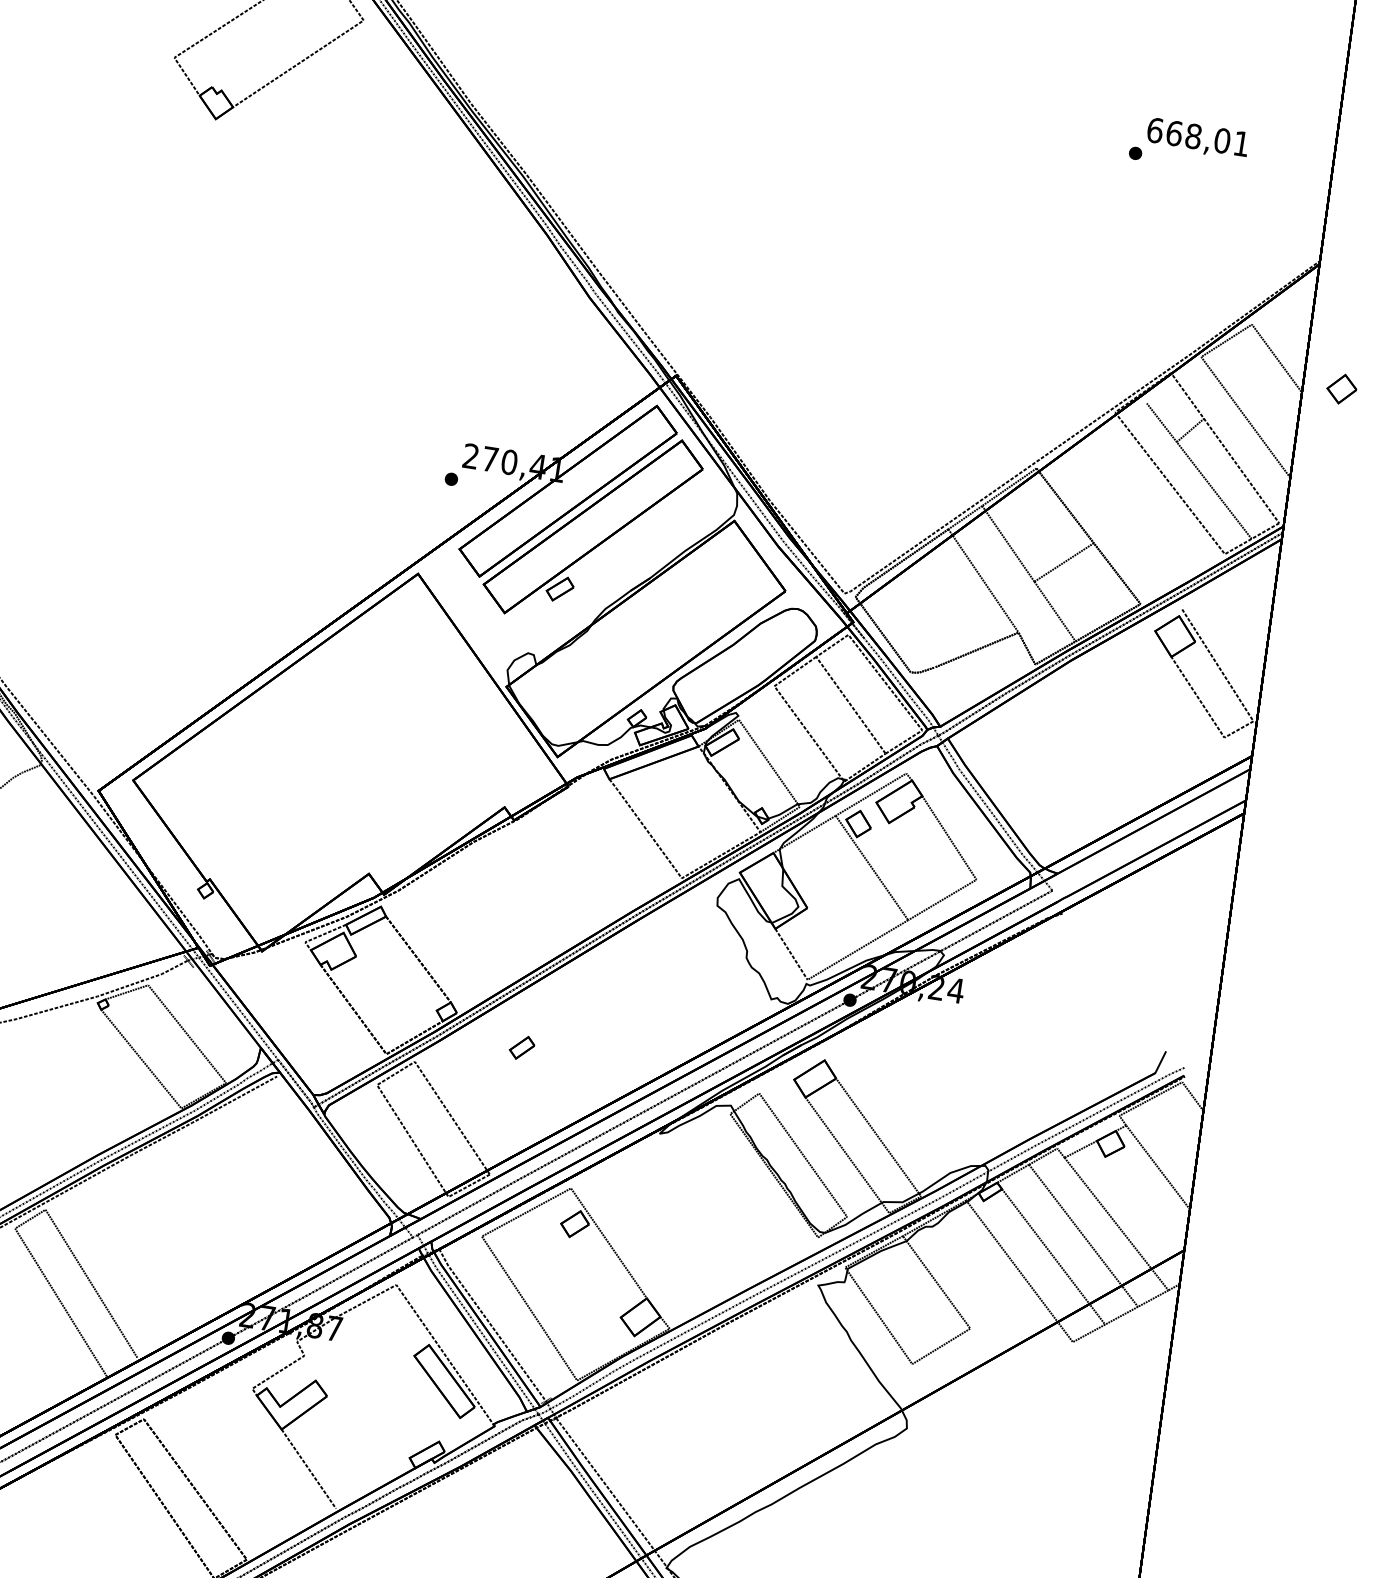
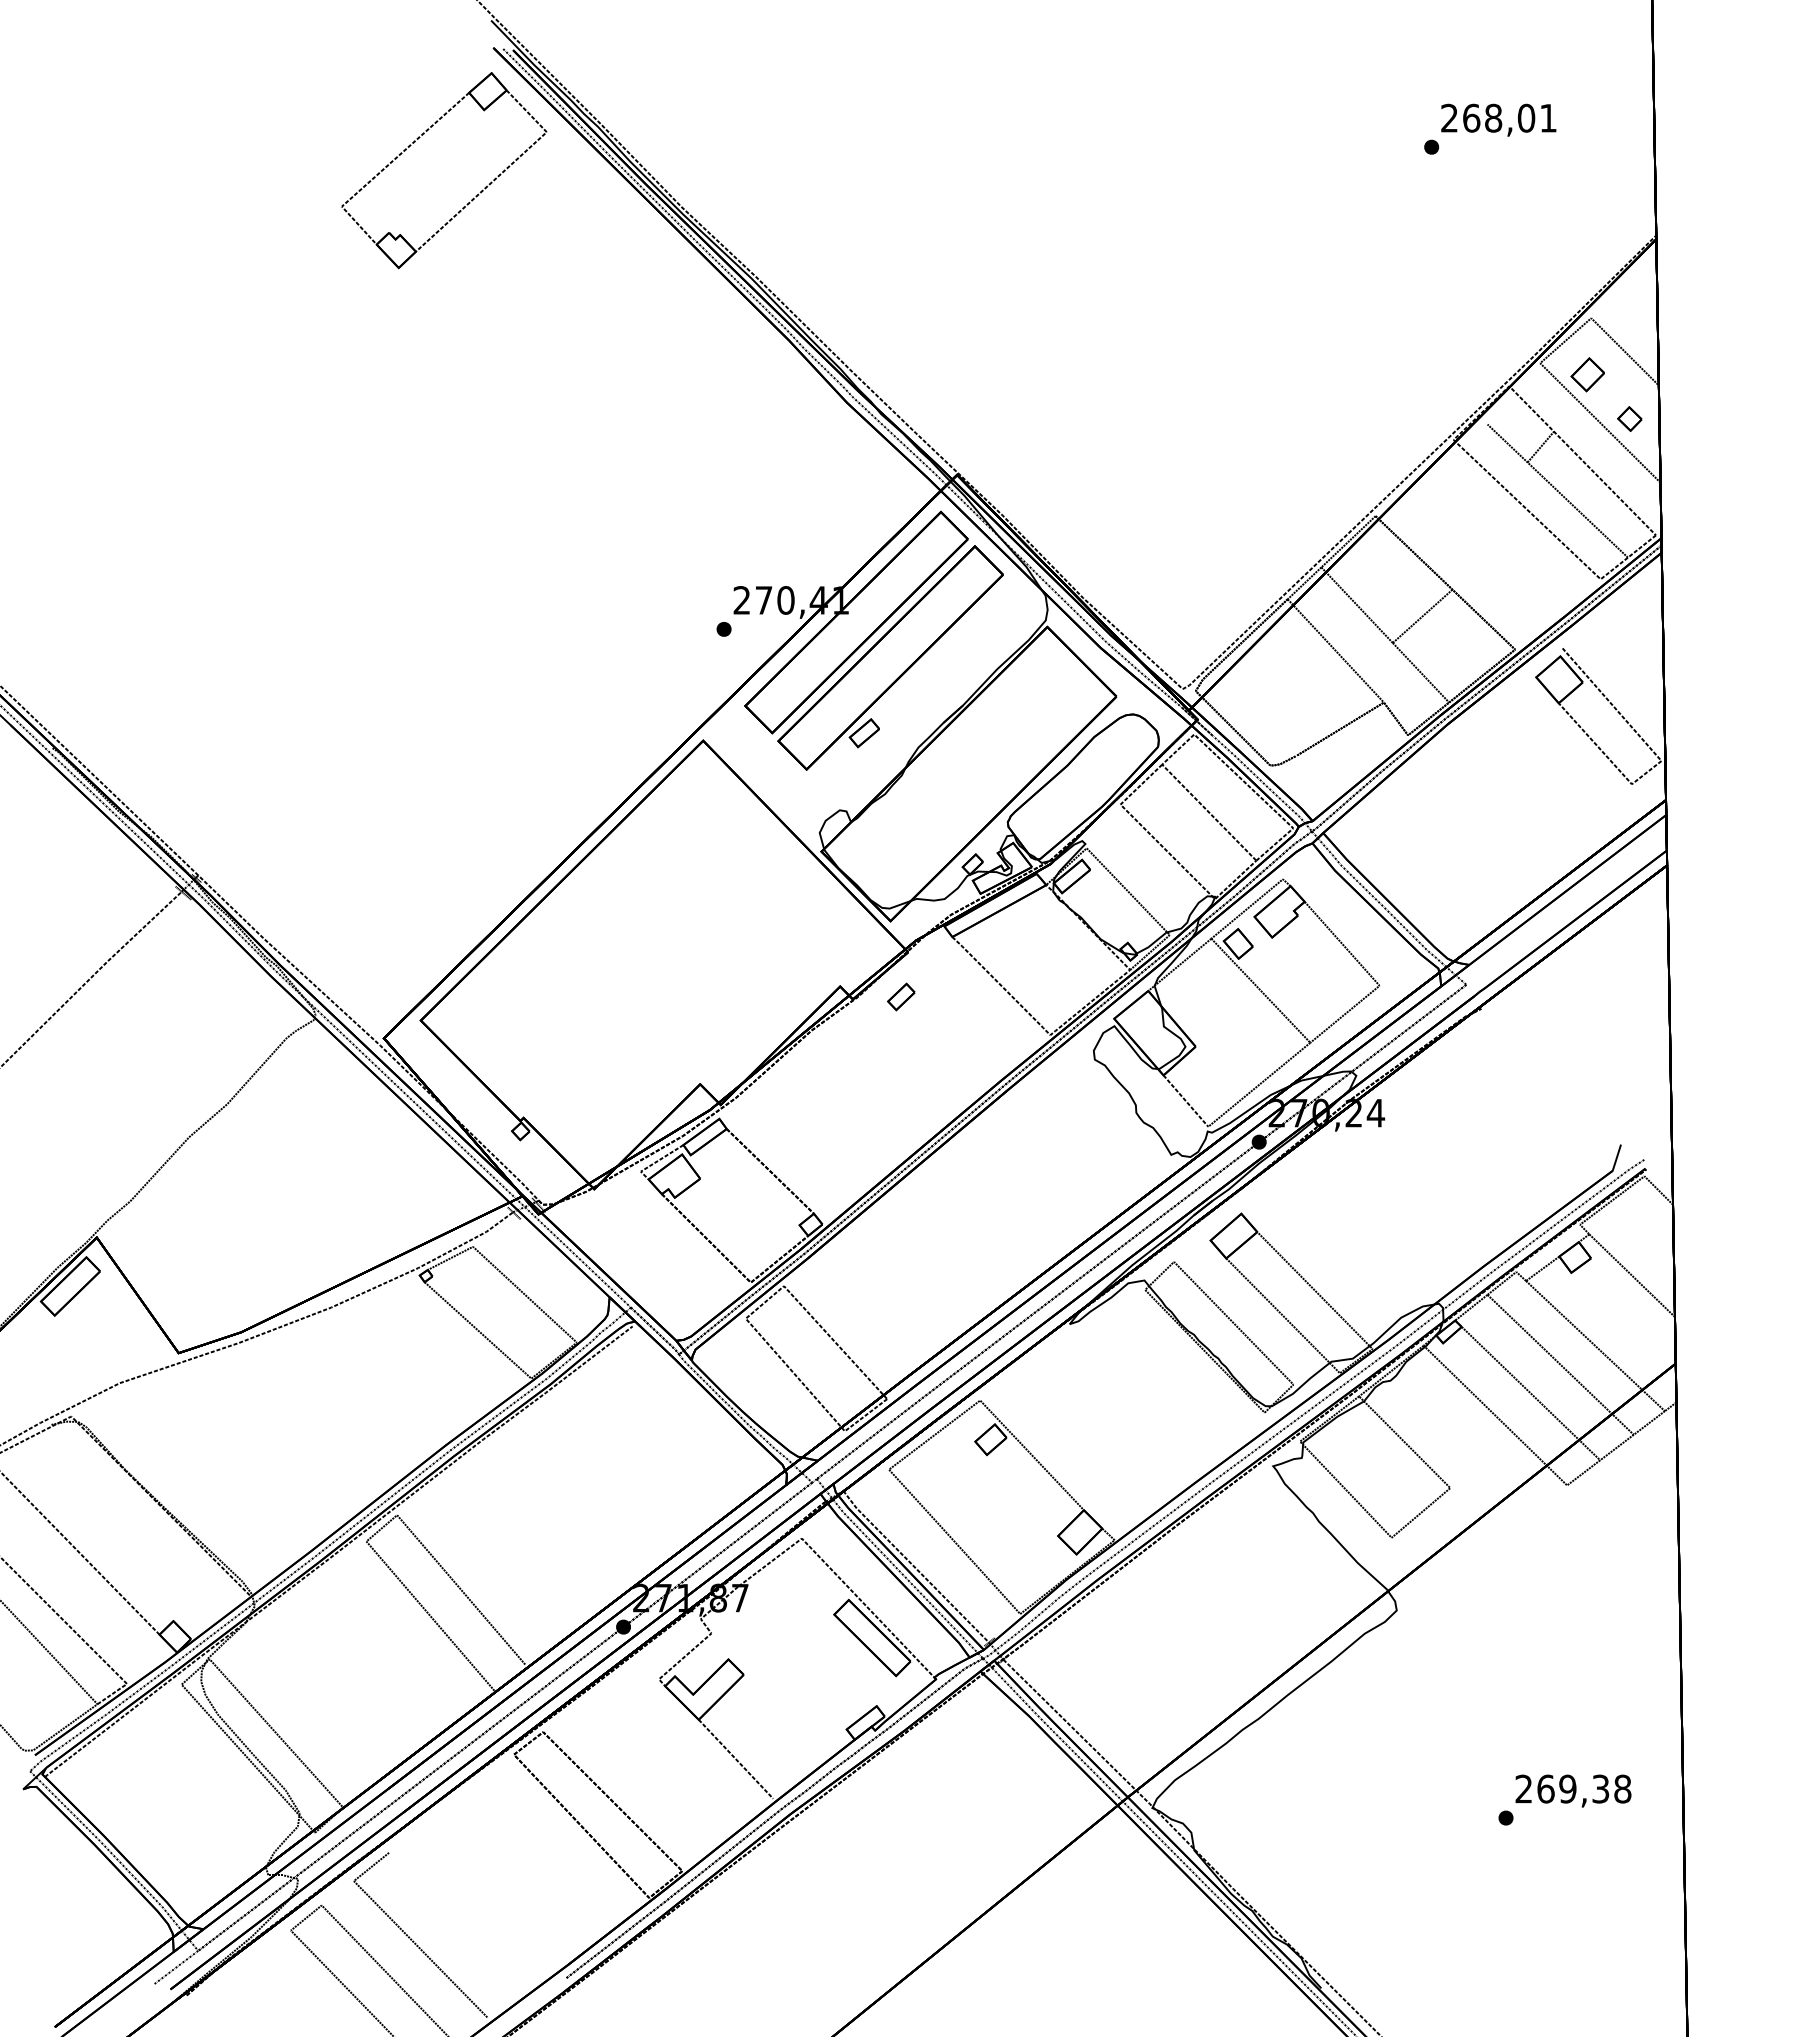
text: (1155, 129) -> (1449, 117), 668,01 -> 268,01
part: (1341, 388) -> (1587, 374), moved
part: (1271, 417) -> (1629, 418), added
part: (522, 1047) -> (901, 996), moved

